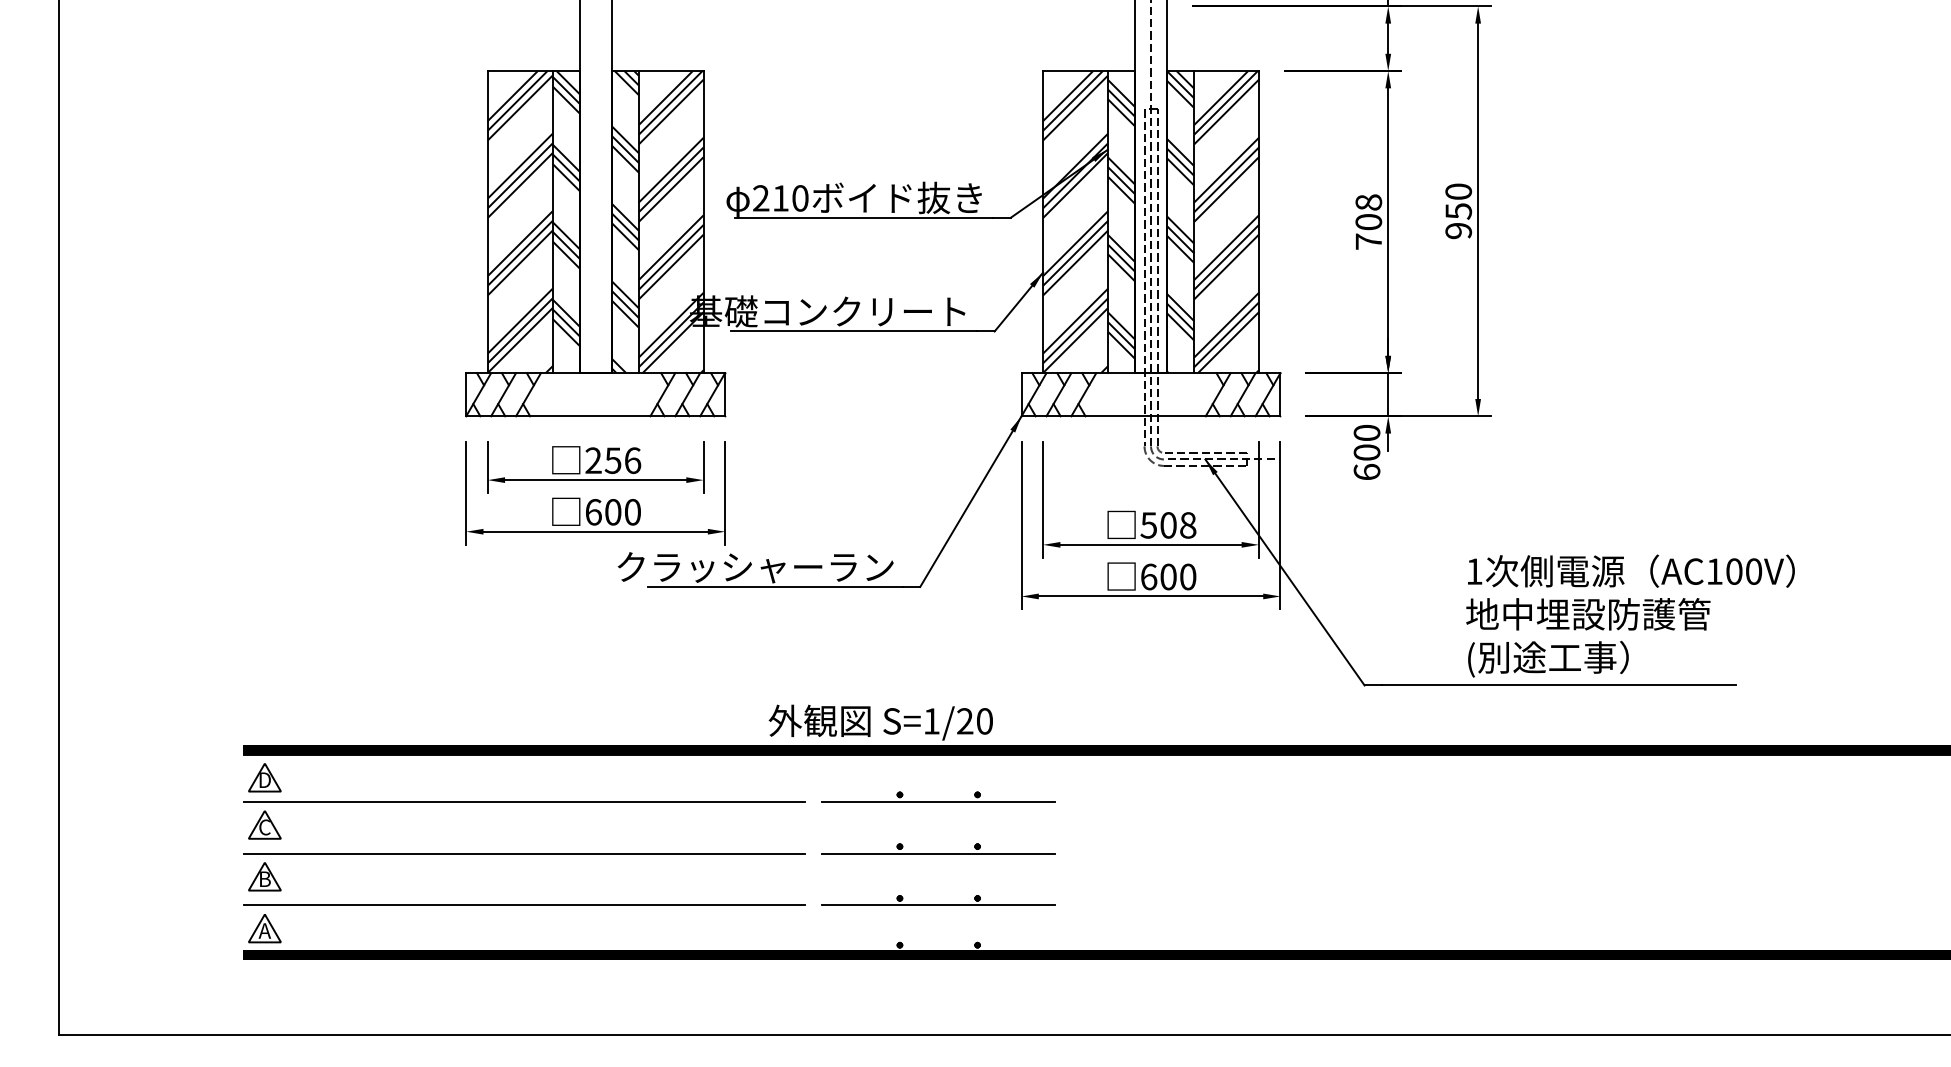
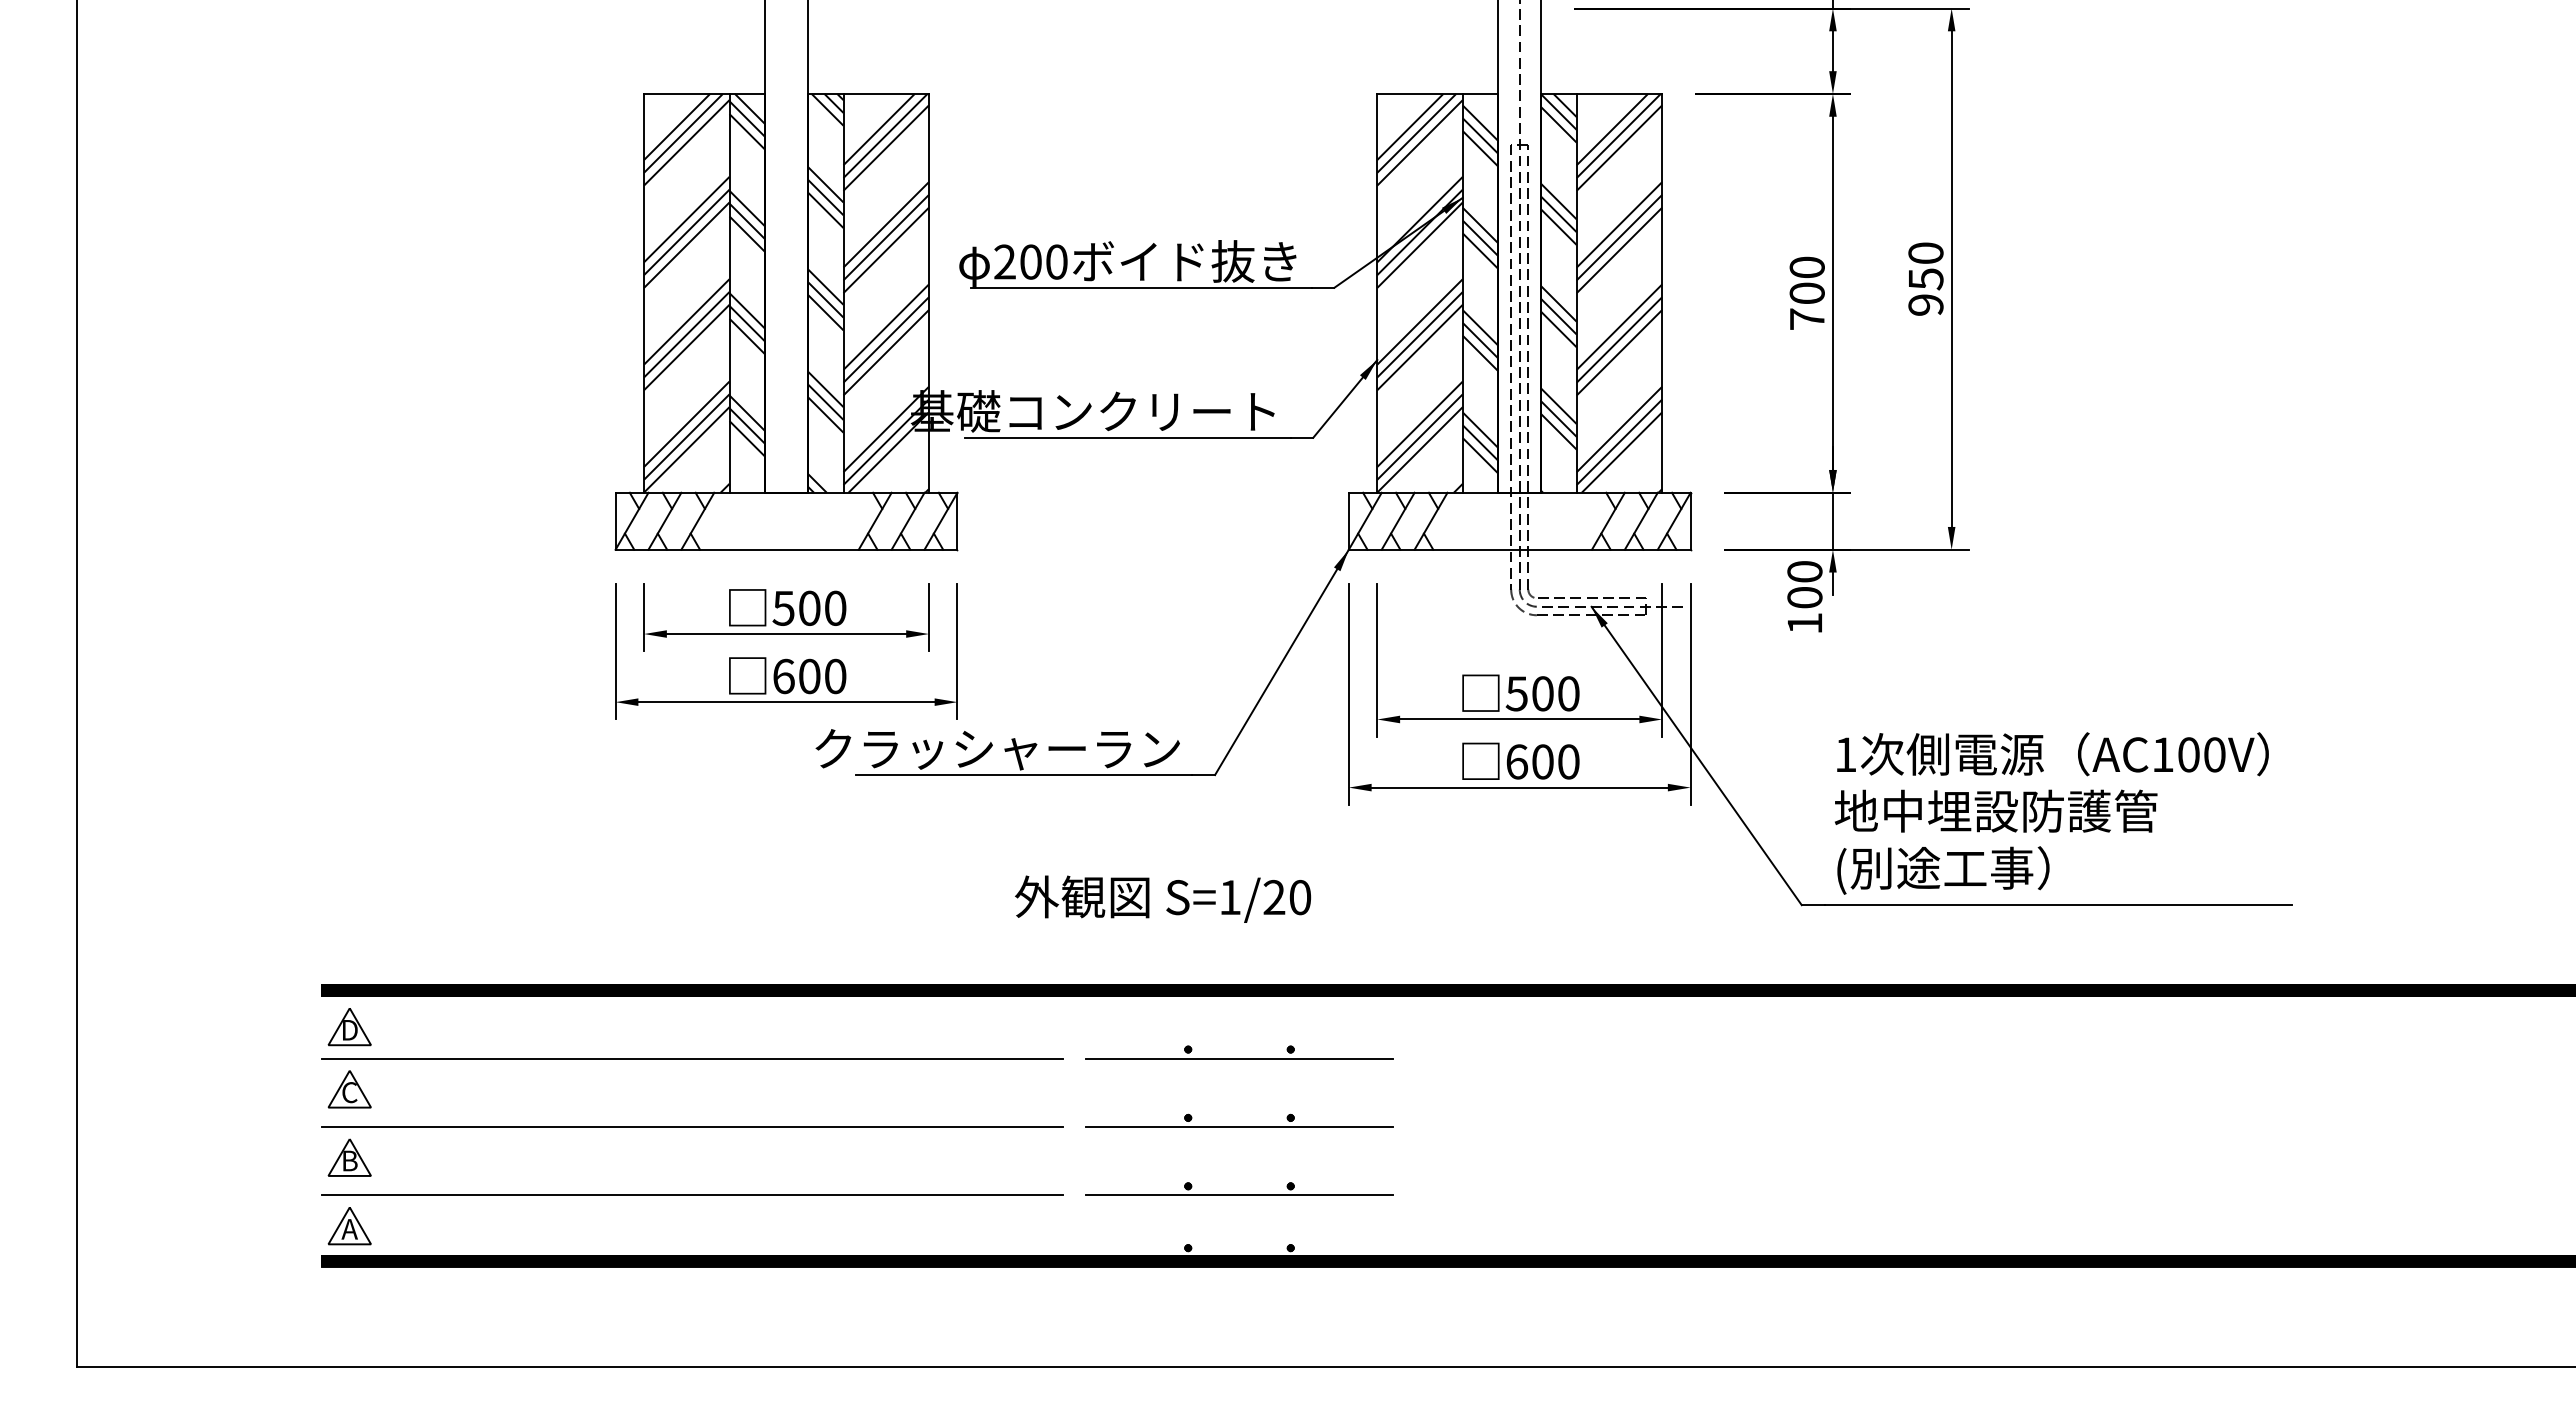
text: (780, 197) -> (1030, 261), 210 -> 200
text: (1368, 202) -> (1806, 267), 708 -> 700
text: (613, 460) -> (809, 607), 256 -> 500
text: (1366, 471) -> (1804, 622), 600 -> 100
text: (1187, 525) -> (1568, 693), 508 -> 500
text: (1630, 616) -> (2051, 813), moved
text: (881, 722) -> (1163, 898), moved

